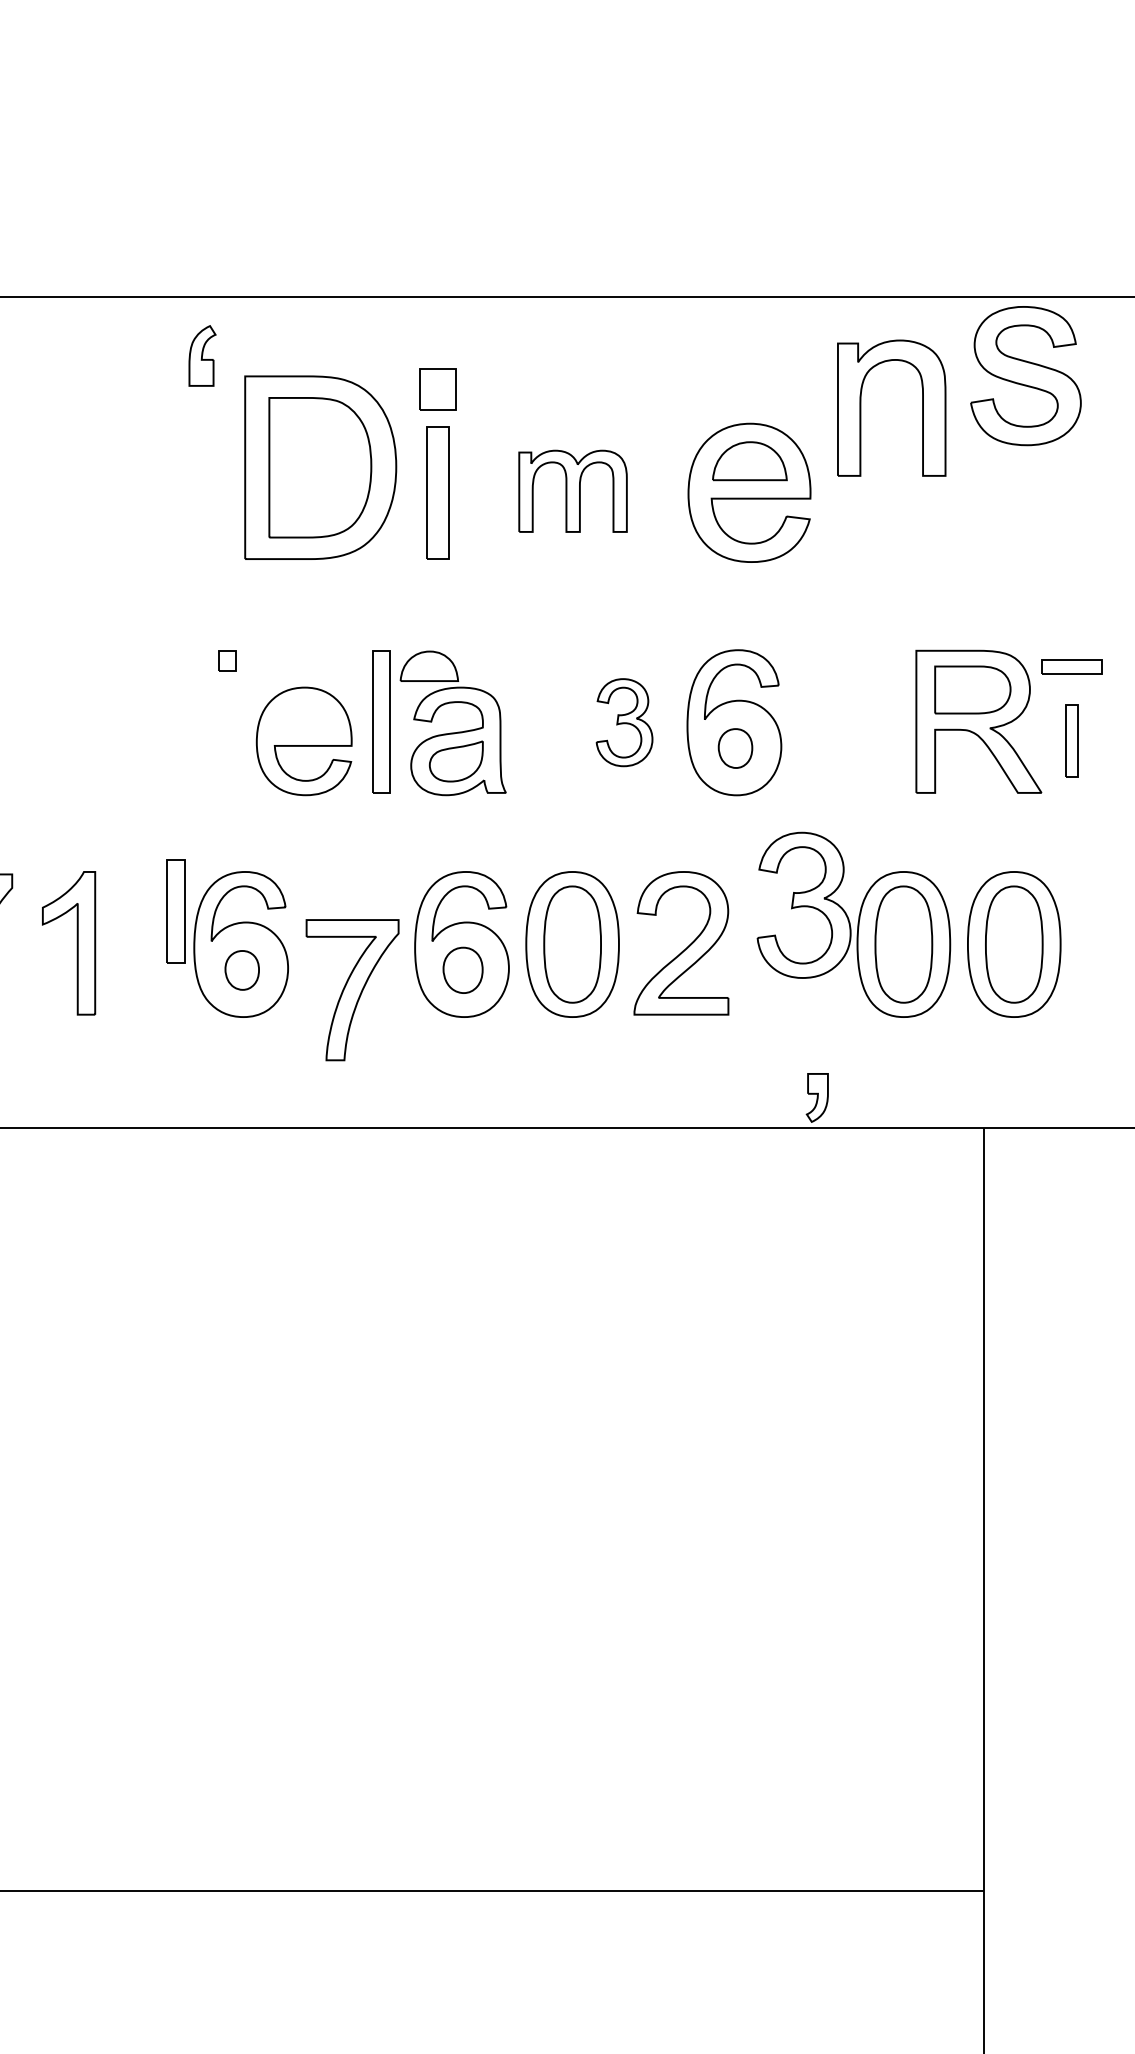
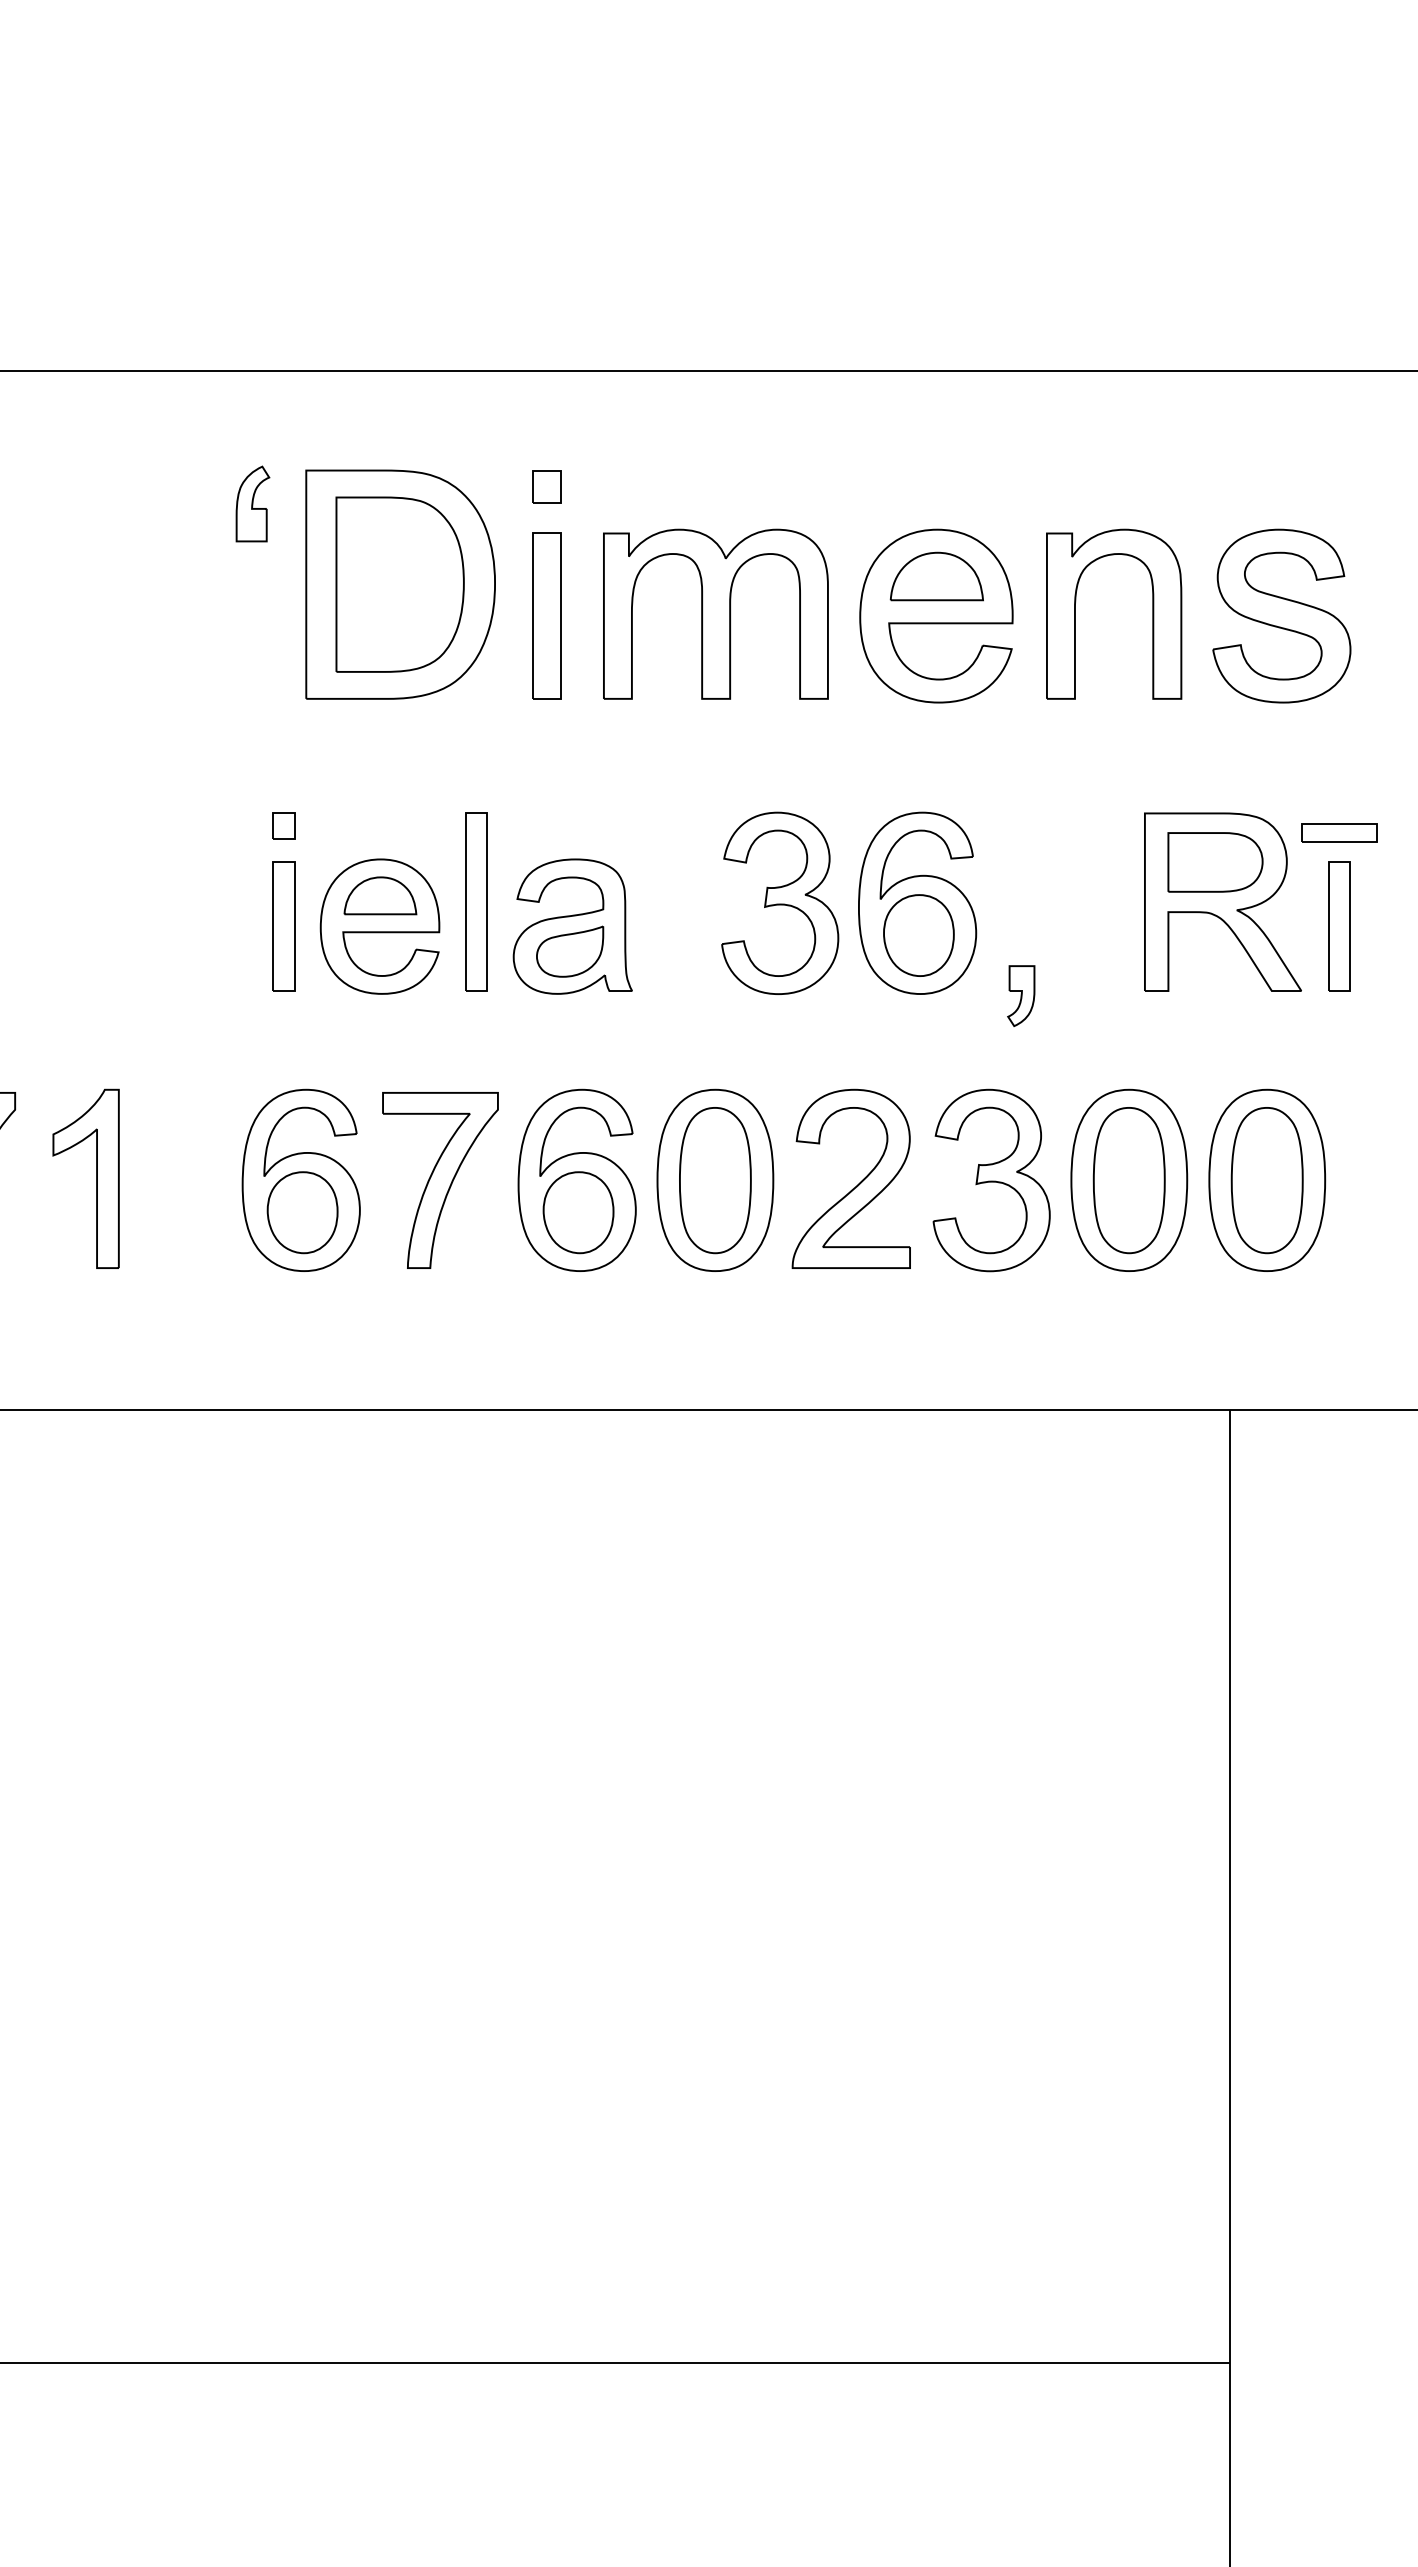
part: (202, 355) -> (252, 503), moved
part: (1025, 375) -> (1281, 615), moved
part: (437, 389) -> (546, 486), size x0.62
part: (922, 407) -> (1152, 613), moved
part: (572, 490) -> (715, 613), size x1.67
part: (429, 666) -> (380, 895), moved
part: (624, 722) -> (780, 902), size x1.67
part: (1072, 741) -> (1339, 926), size x1.43
part: (735, 748) -> (918, 935), size x1.67
part: (803, 905) -> (991, 1180), moved
part: (175, 910) -> (283, 926), moved
part: (242, 970) -> (302, 1212), size x1.67
part: (463, 970) -> (578, 1212), size x1.43
part: (352, 990) -> (440, 1180), moved
part: (817, 1097) -> (1021, 995), moved

